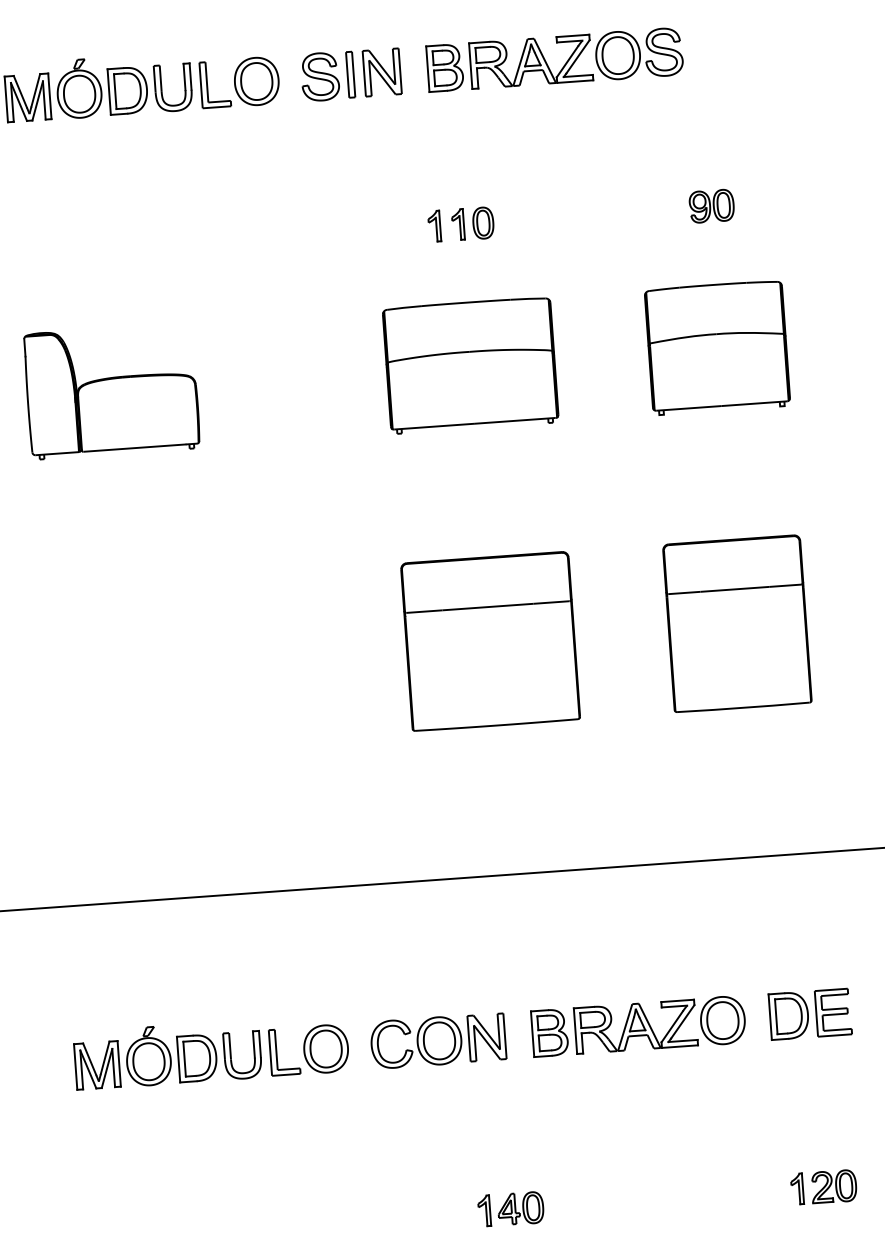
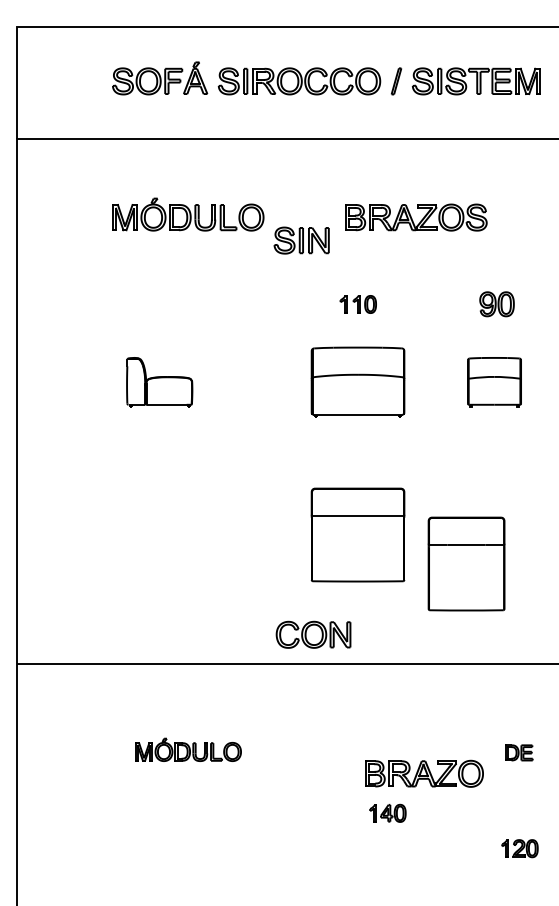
part: (350, 74) -> (301, 240), moved
part: (710, 205) -> (496, 303), size x1.4
part: (717, 346) -> (494, 381), size x0.7
part: (111, 389) -> (159, 381), size x0.7
part: (737, 622) -> (466, 563), moved
part: (810, 1013) -> (519, 752), size x0.6
part: (638, 1025) -> (424, 773), moved
part: (438, 1040) -> (313, 634), moved
part: (211, 1051) -> (188, 749), size x0.7
part: (510, 1207) -> (387, 812), moved

